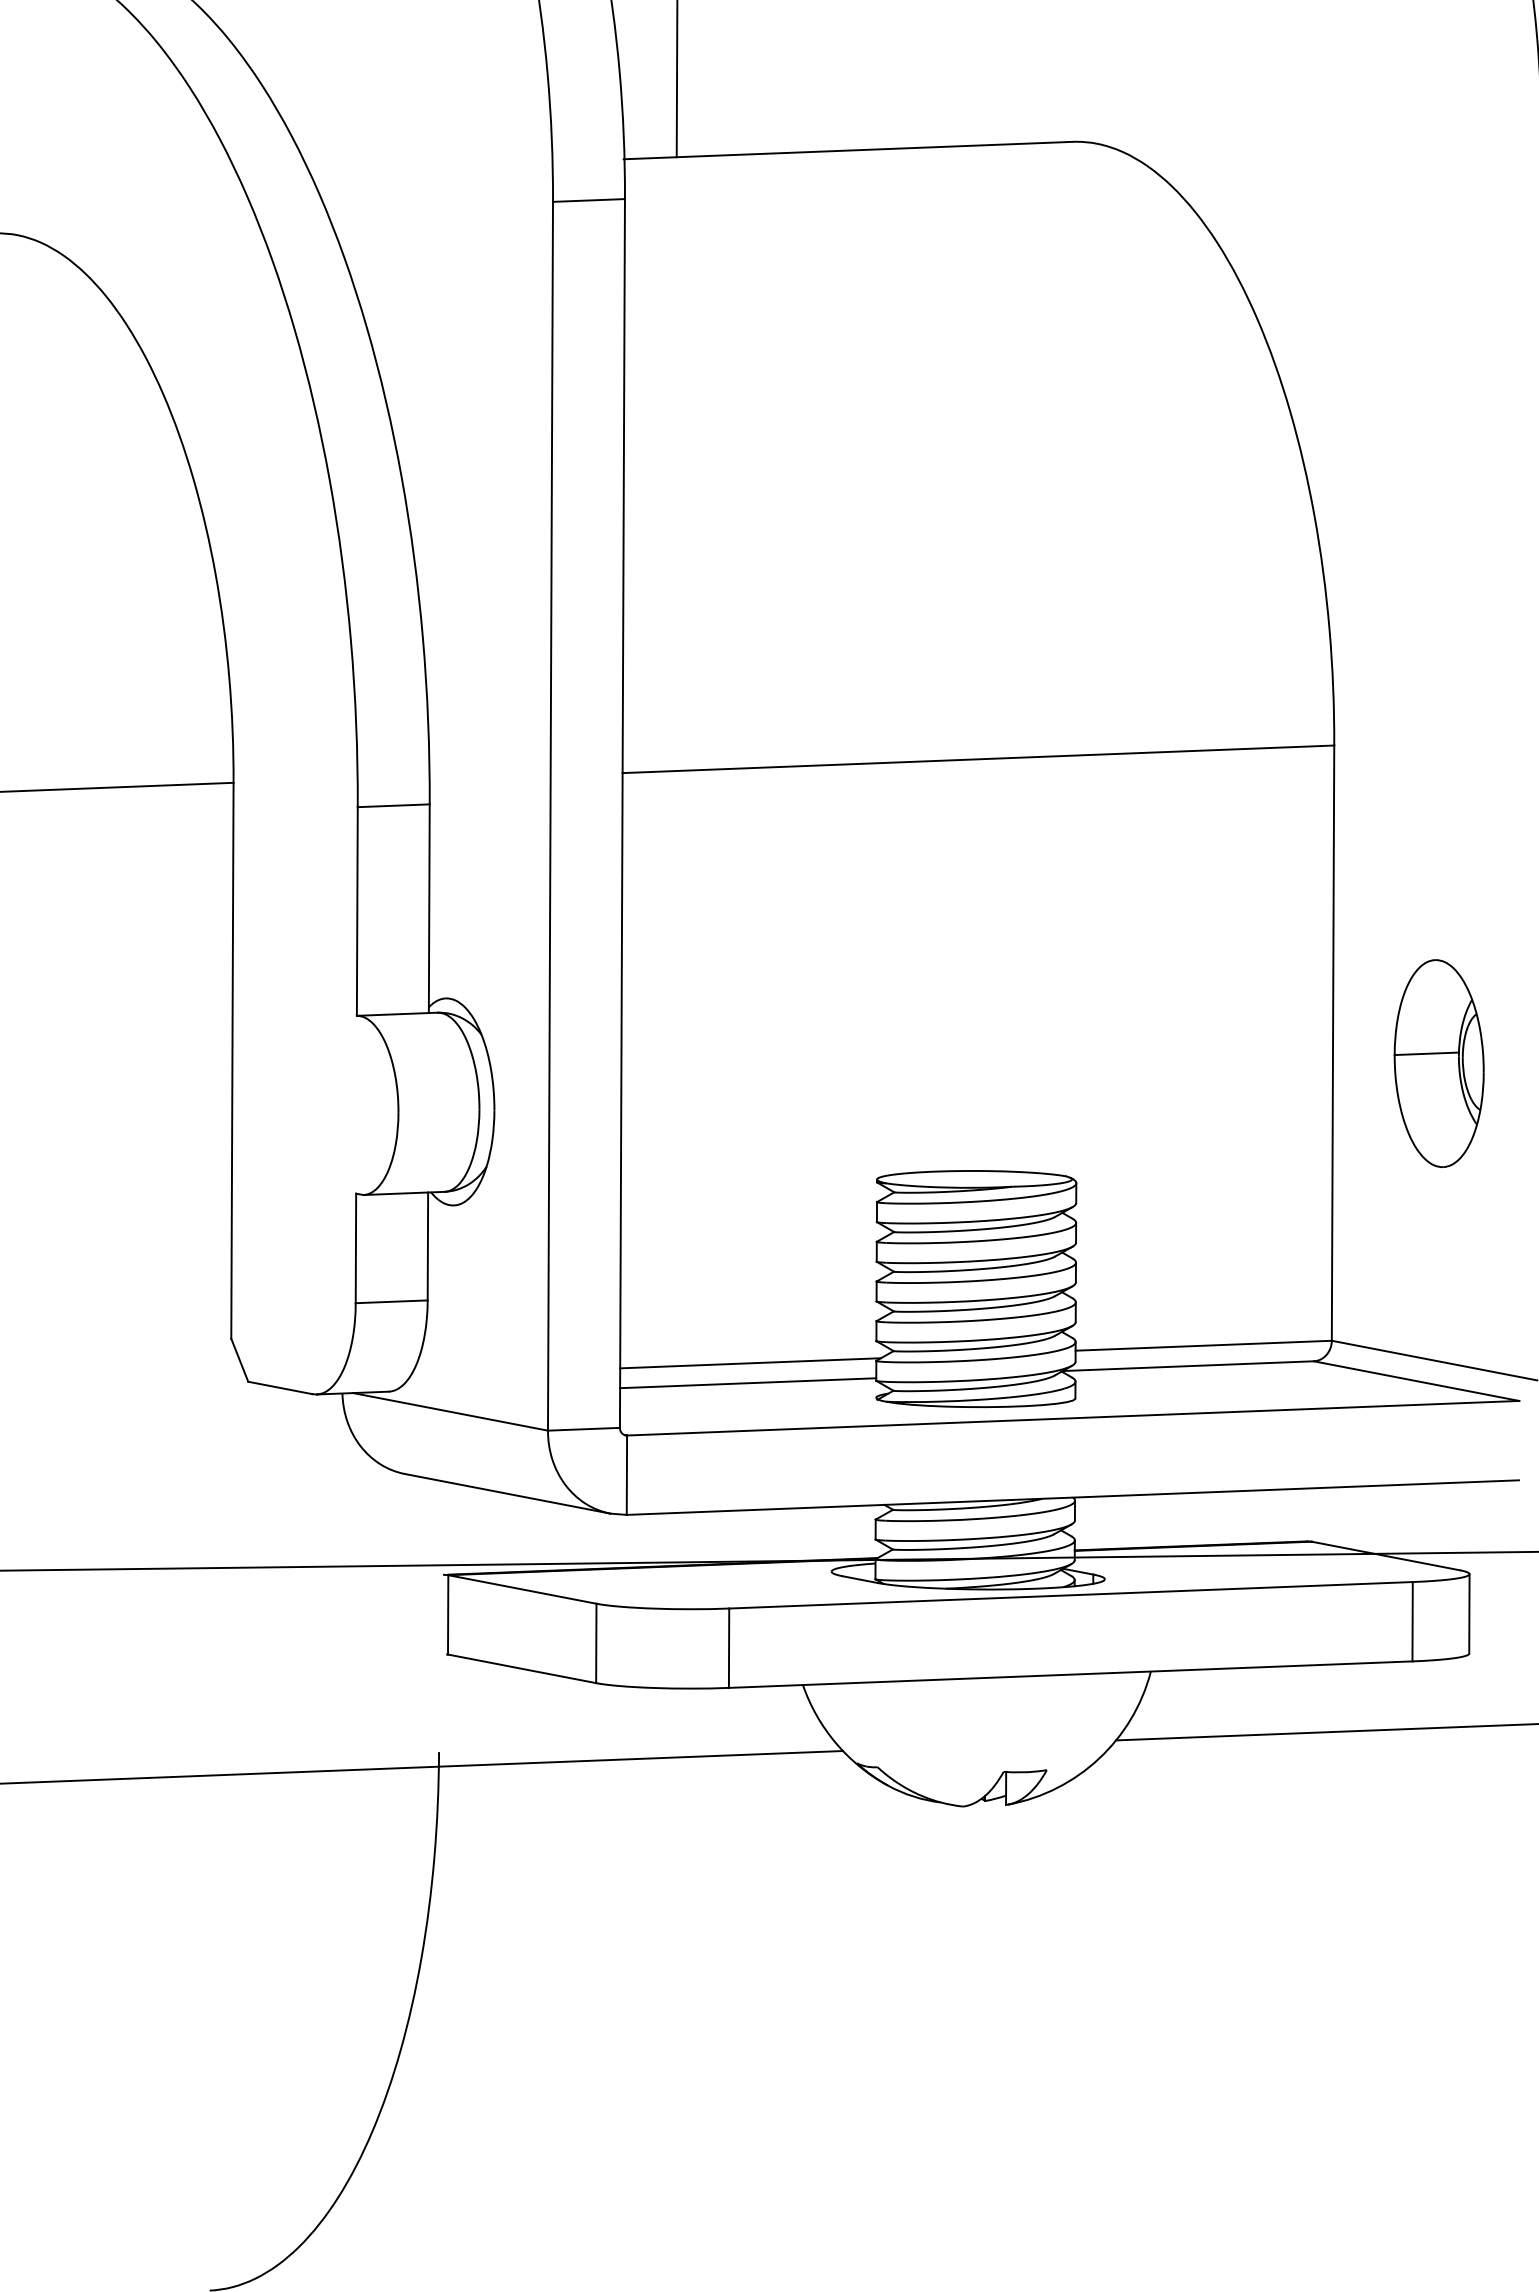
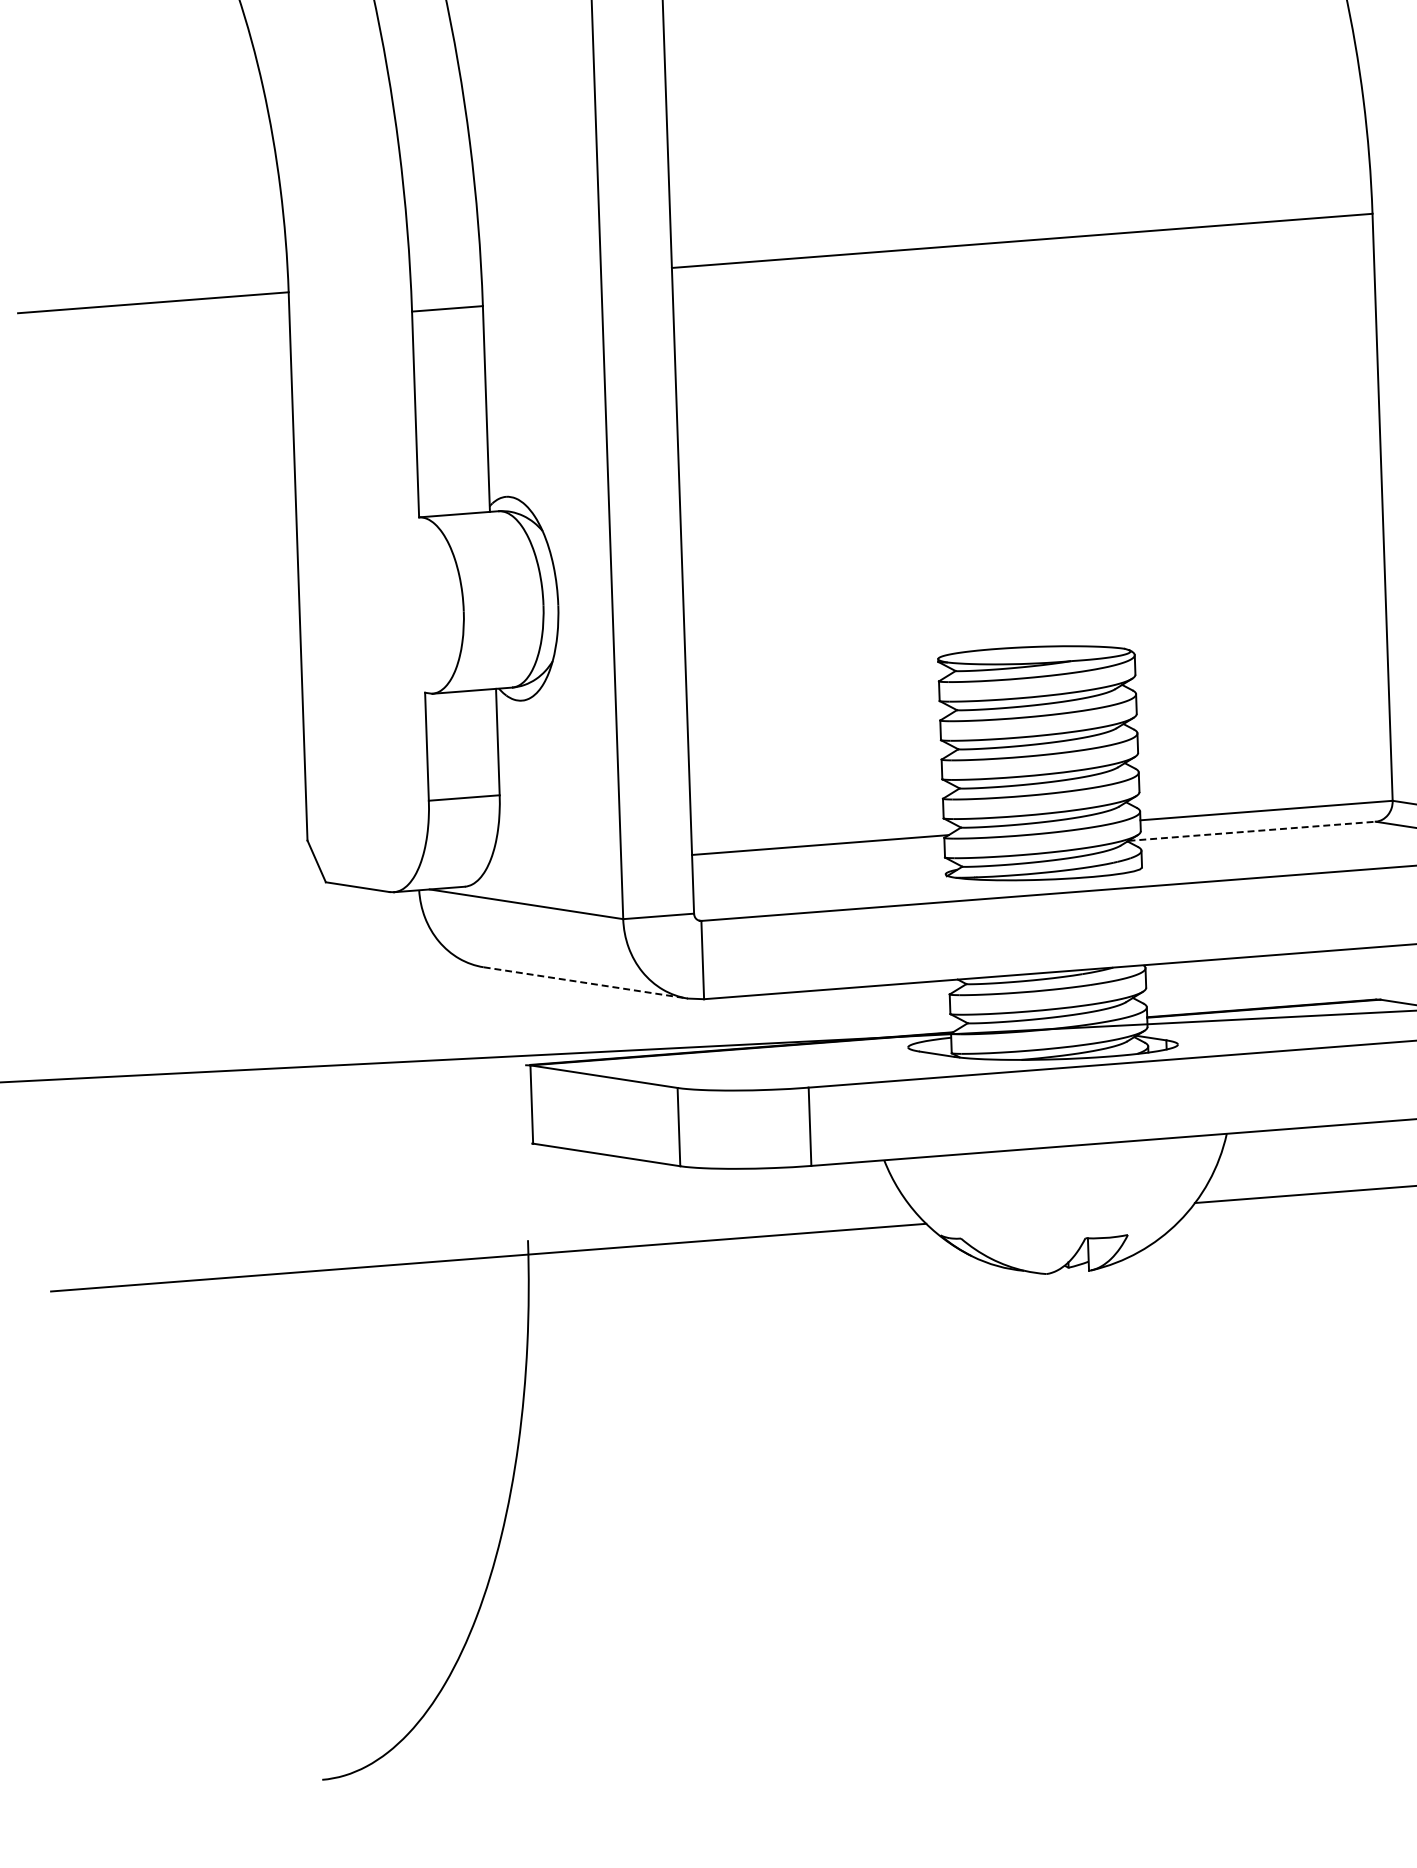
line: (1188, 1366) -> (1252, 831), solid -> dashed
line: (748, 1383) -> (819, 865), removed
line: (507, 1493) -> (585, 982), solid -> dashed

